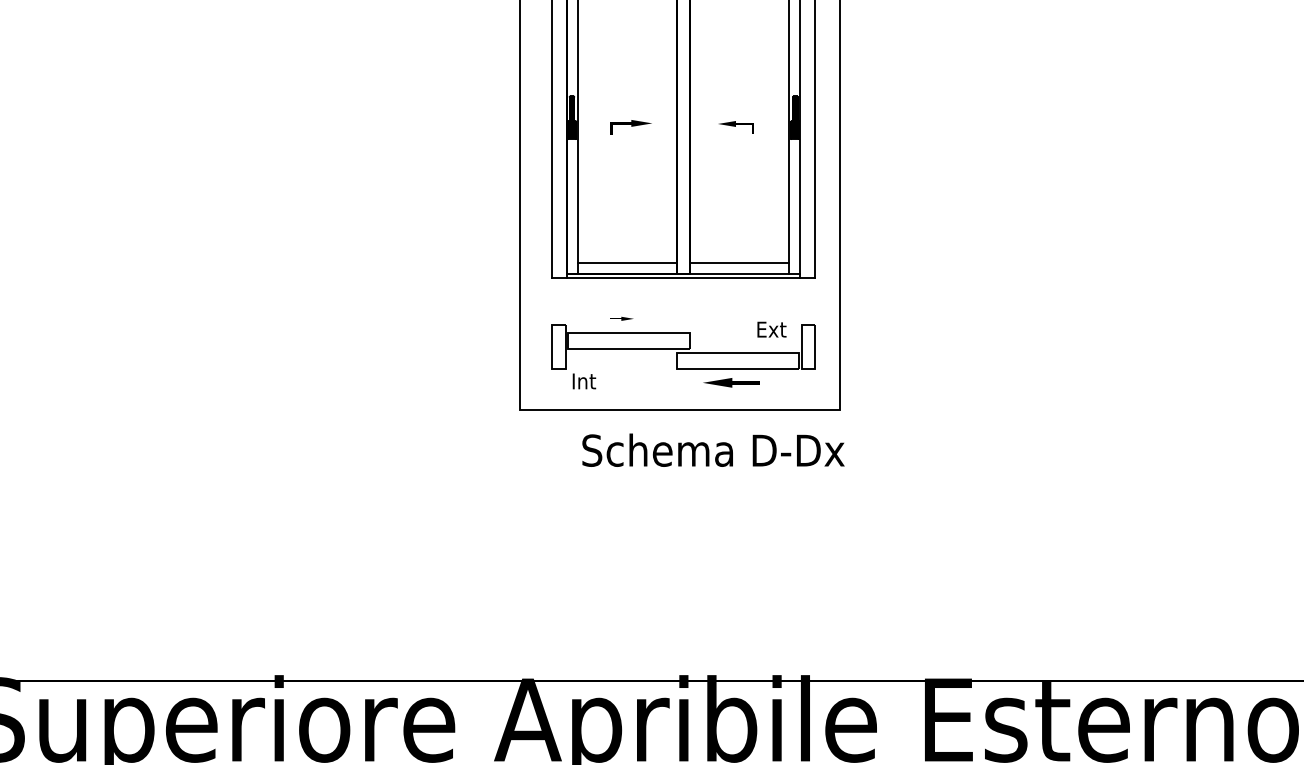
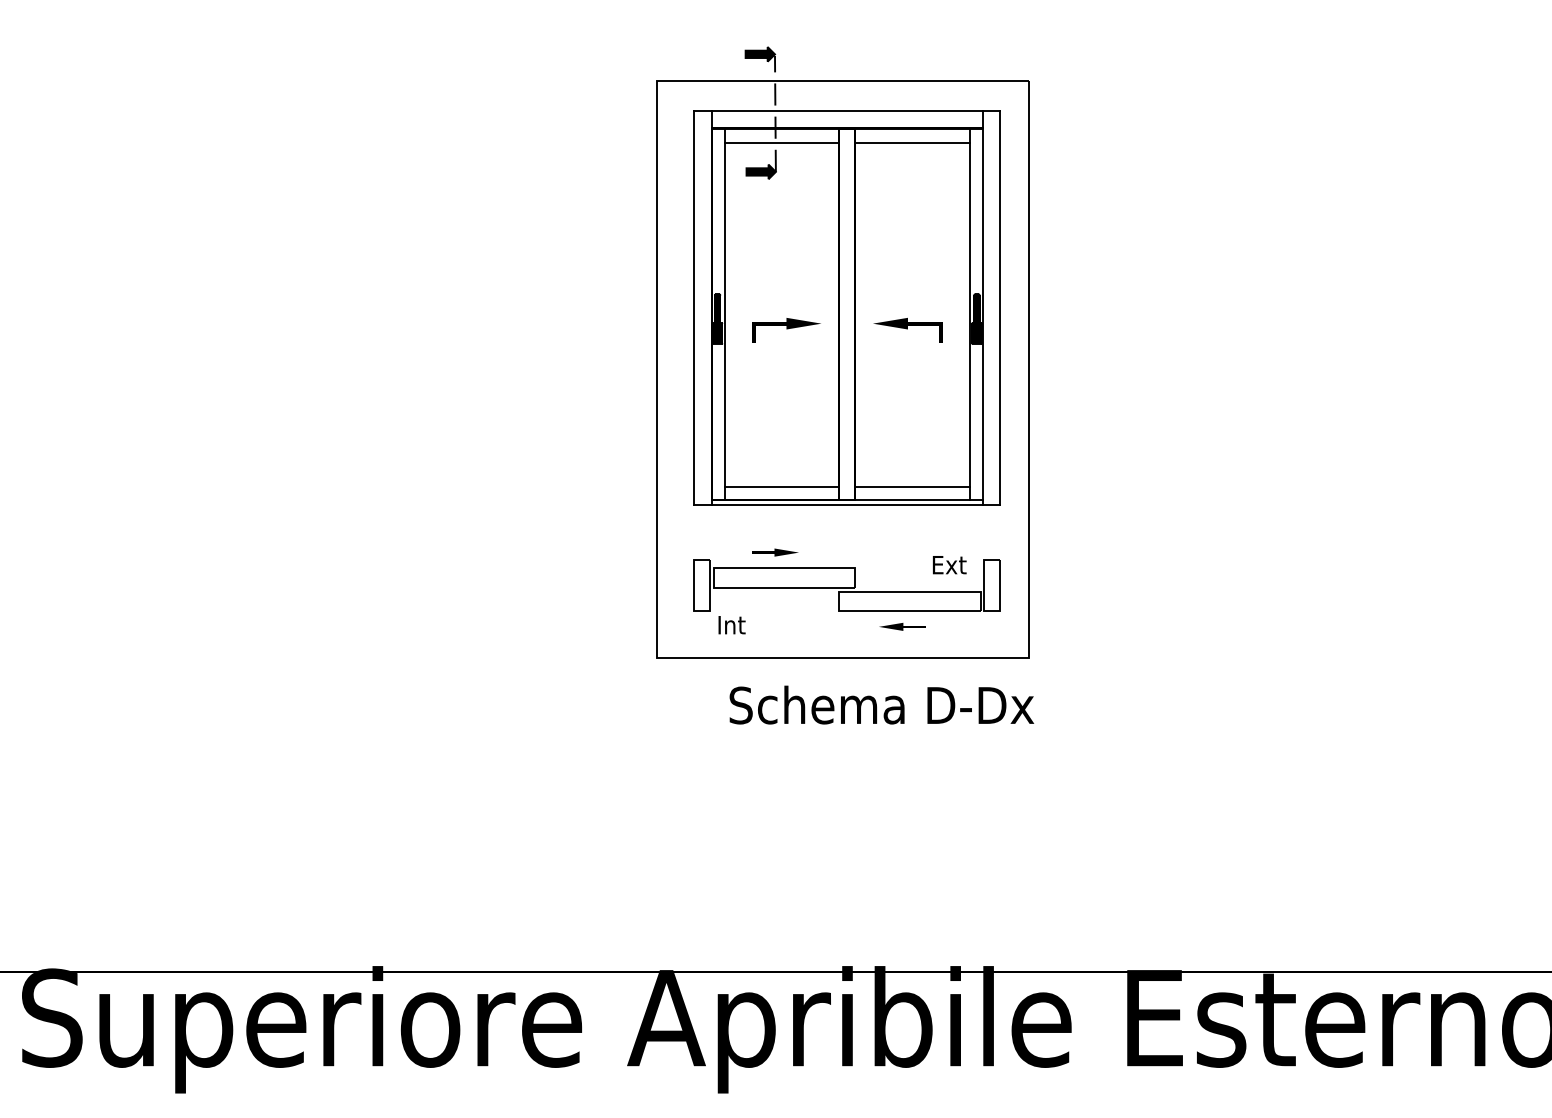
part: (631, 127) -> (786, 330), size x1.43
part: (735, 127) -> (907, 330), size x1.67
part: (621, 318) -> (775, 552), size x1.67
part: (731, 382) -> (902, 626), size x0.71

